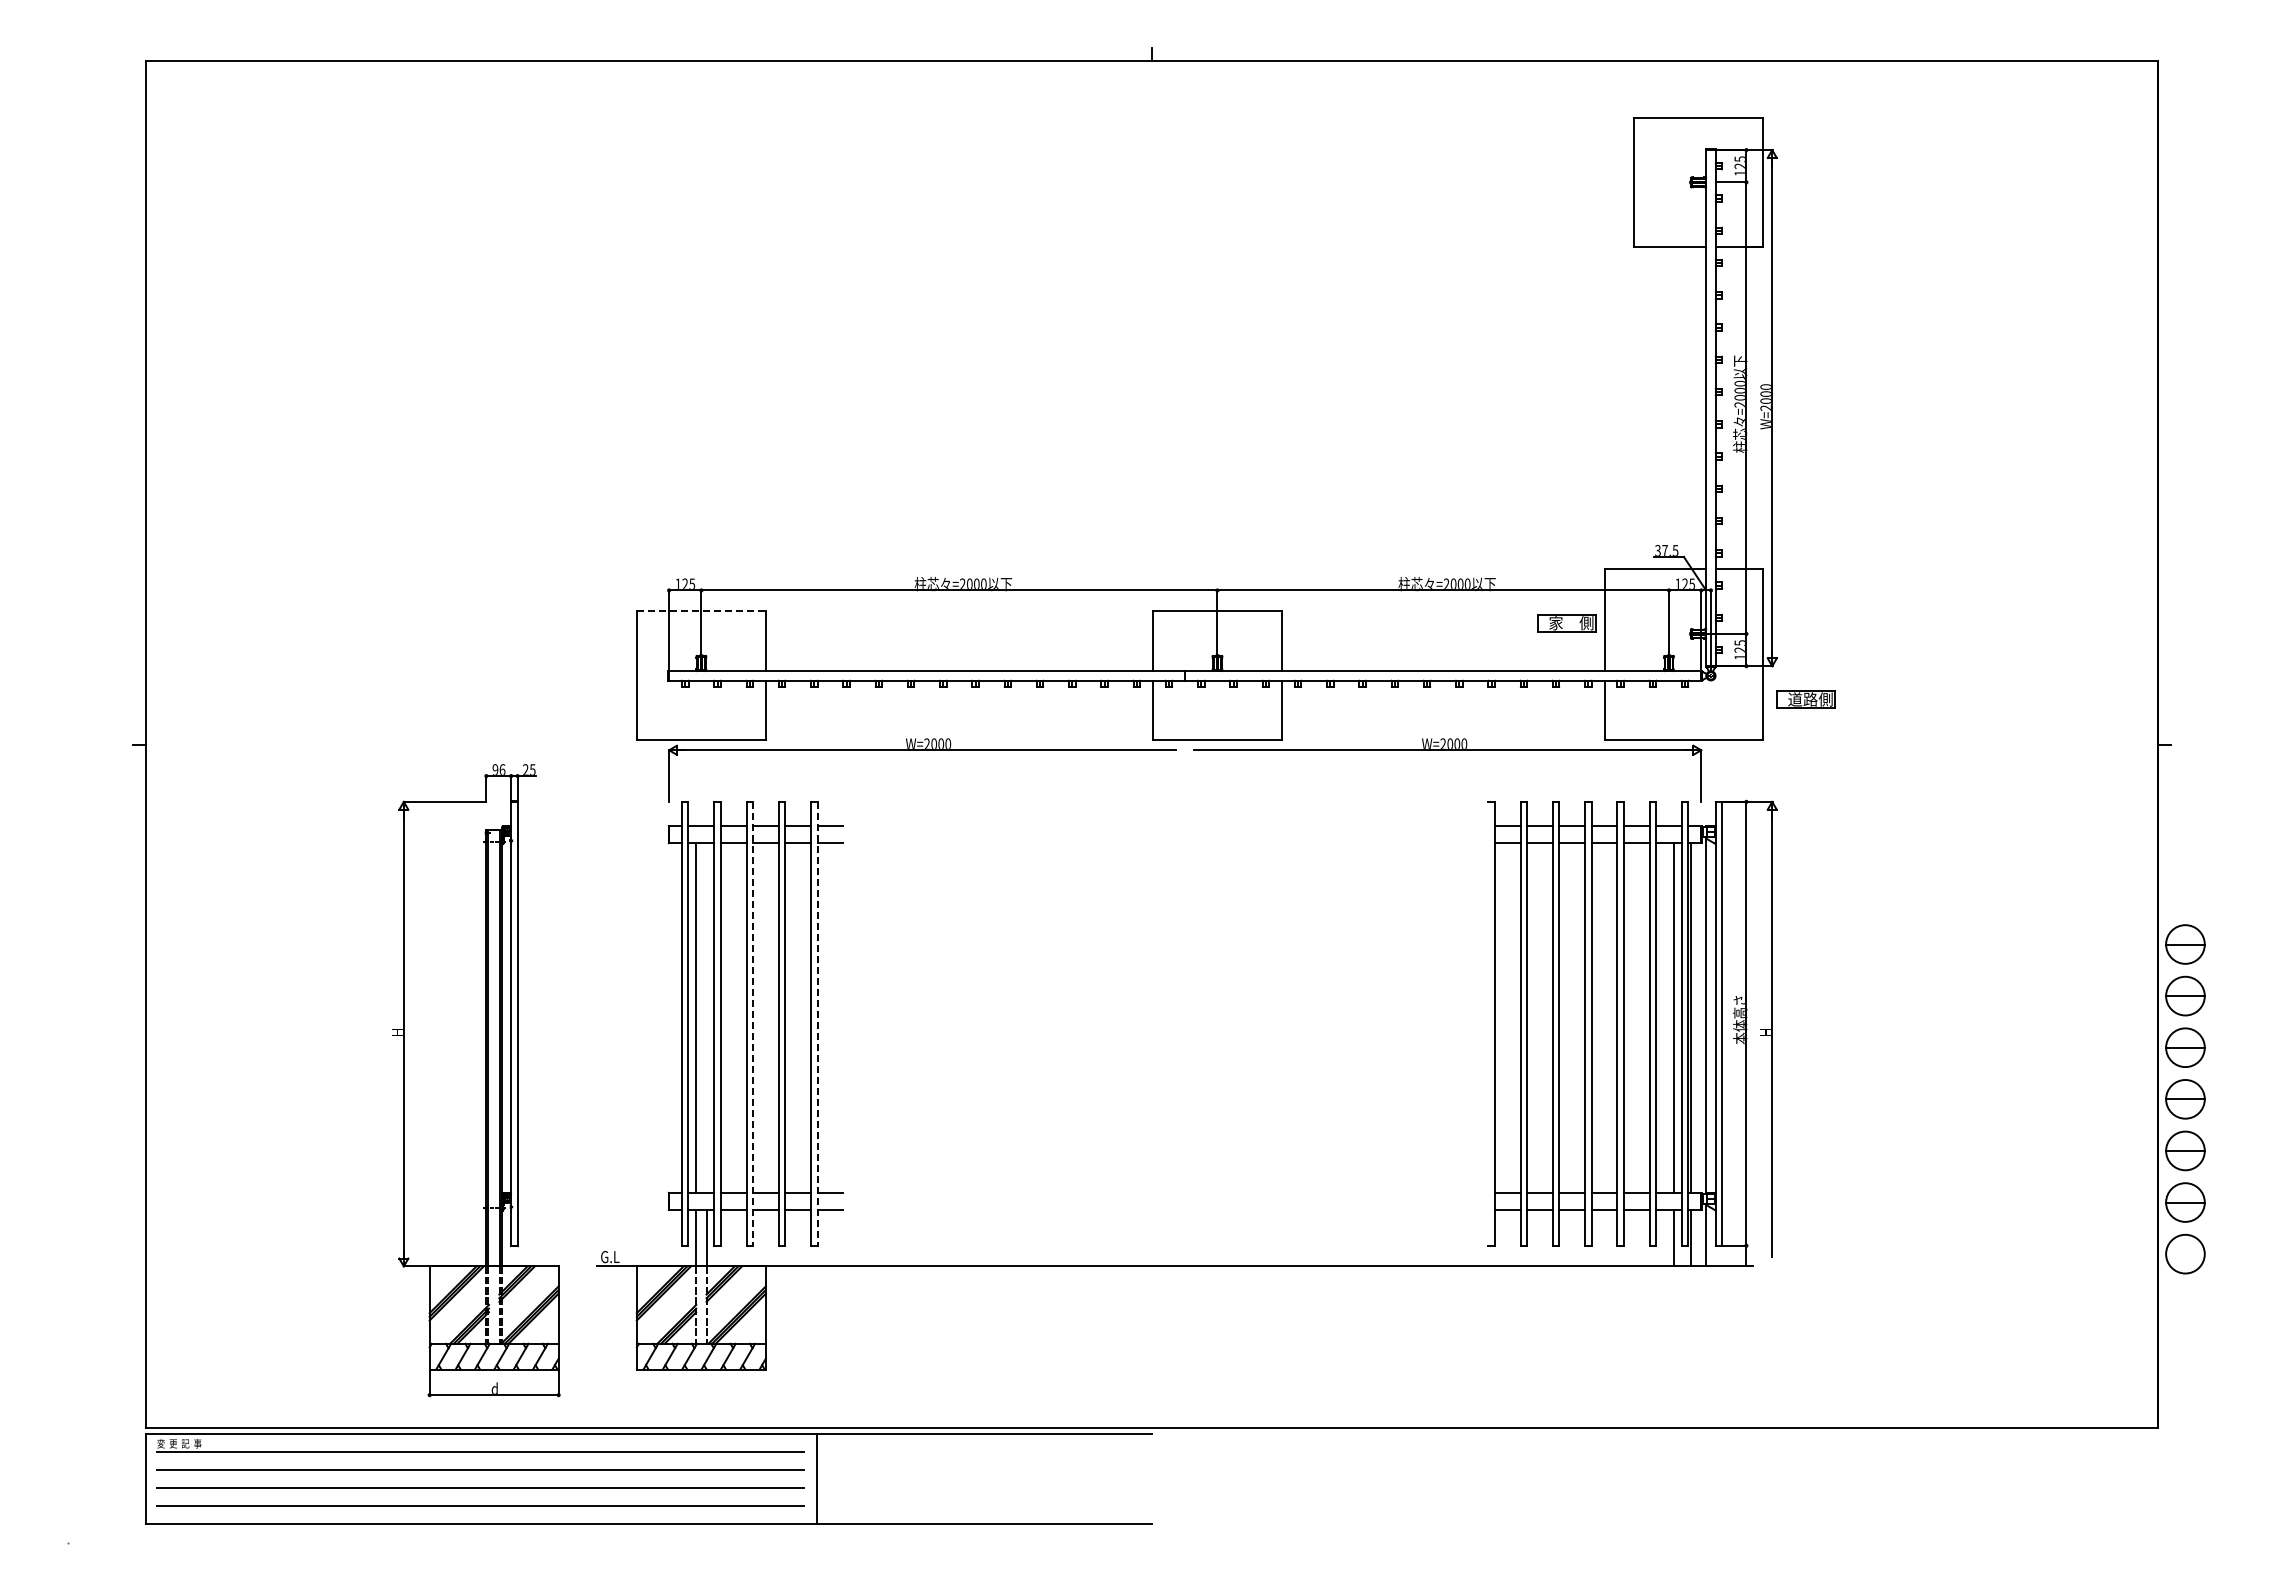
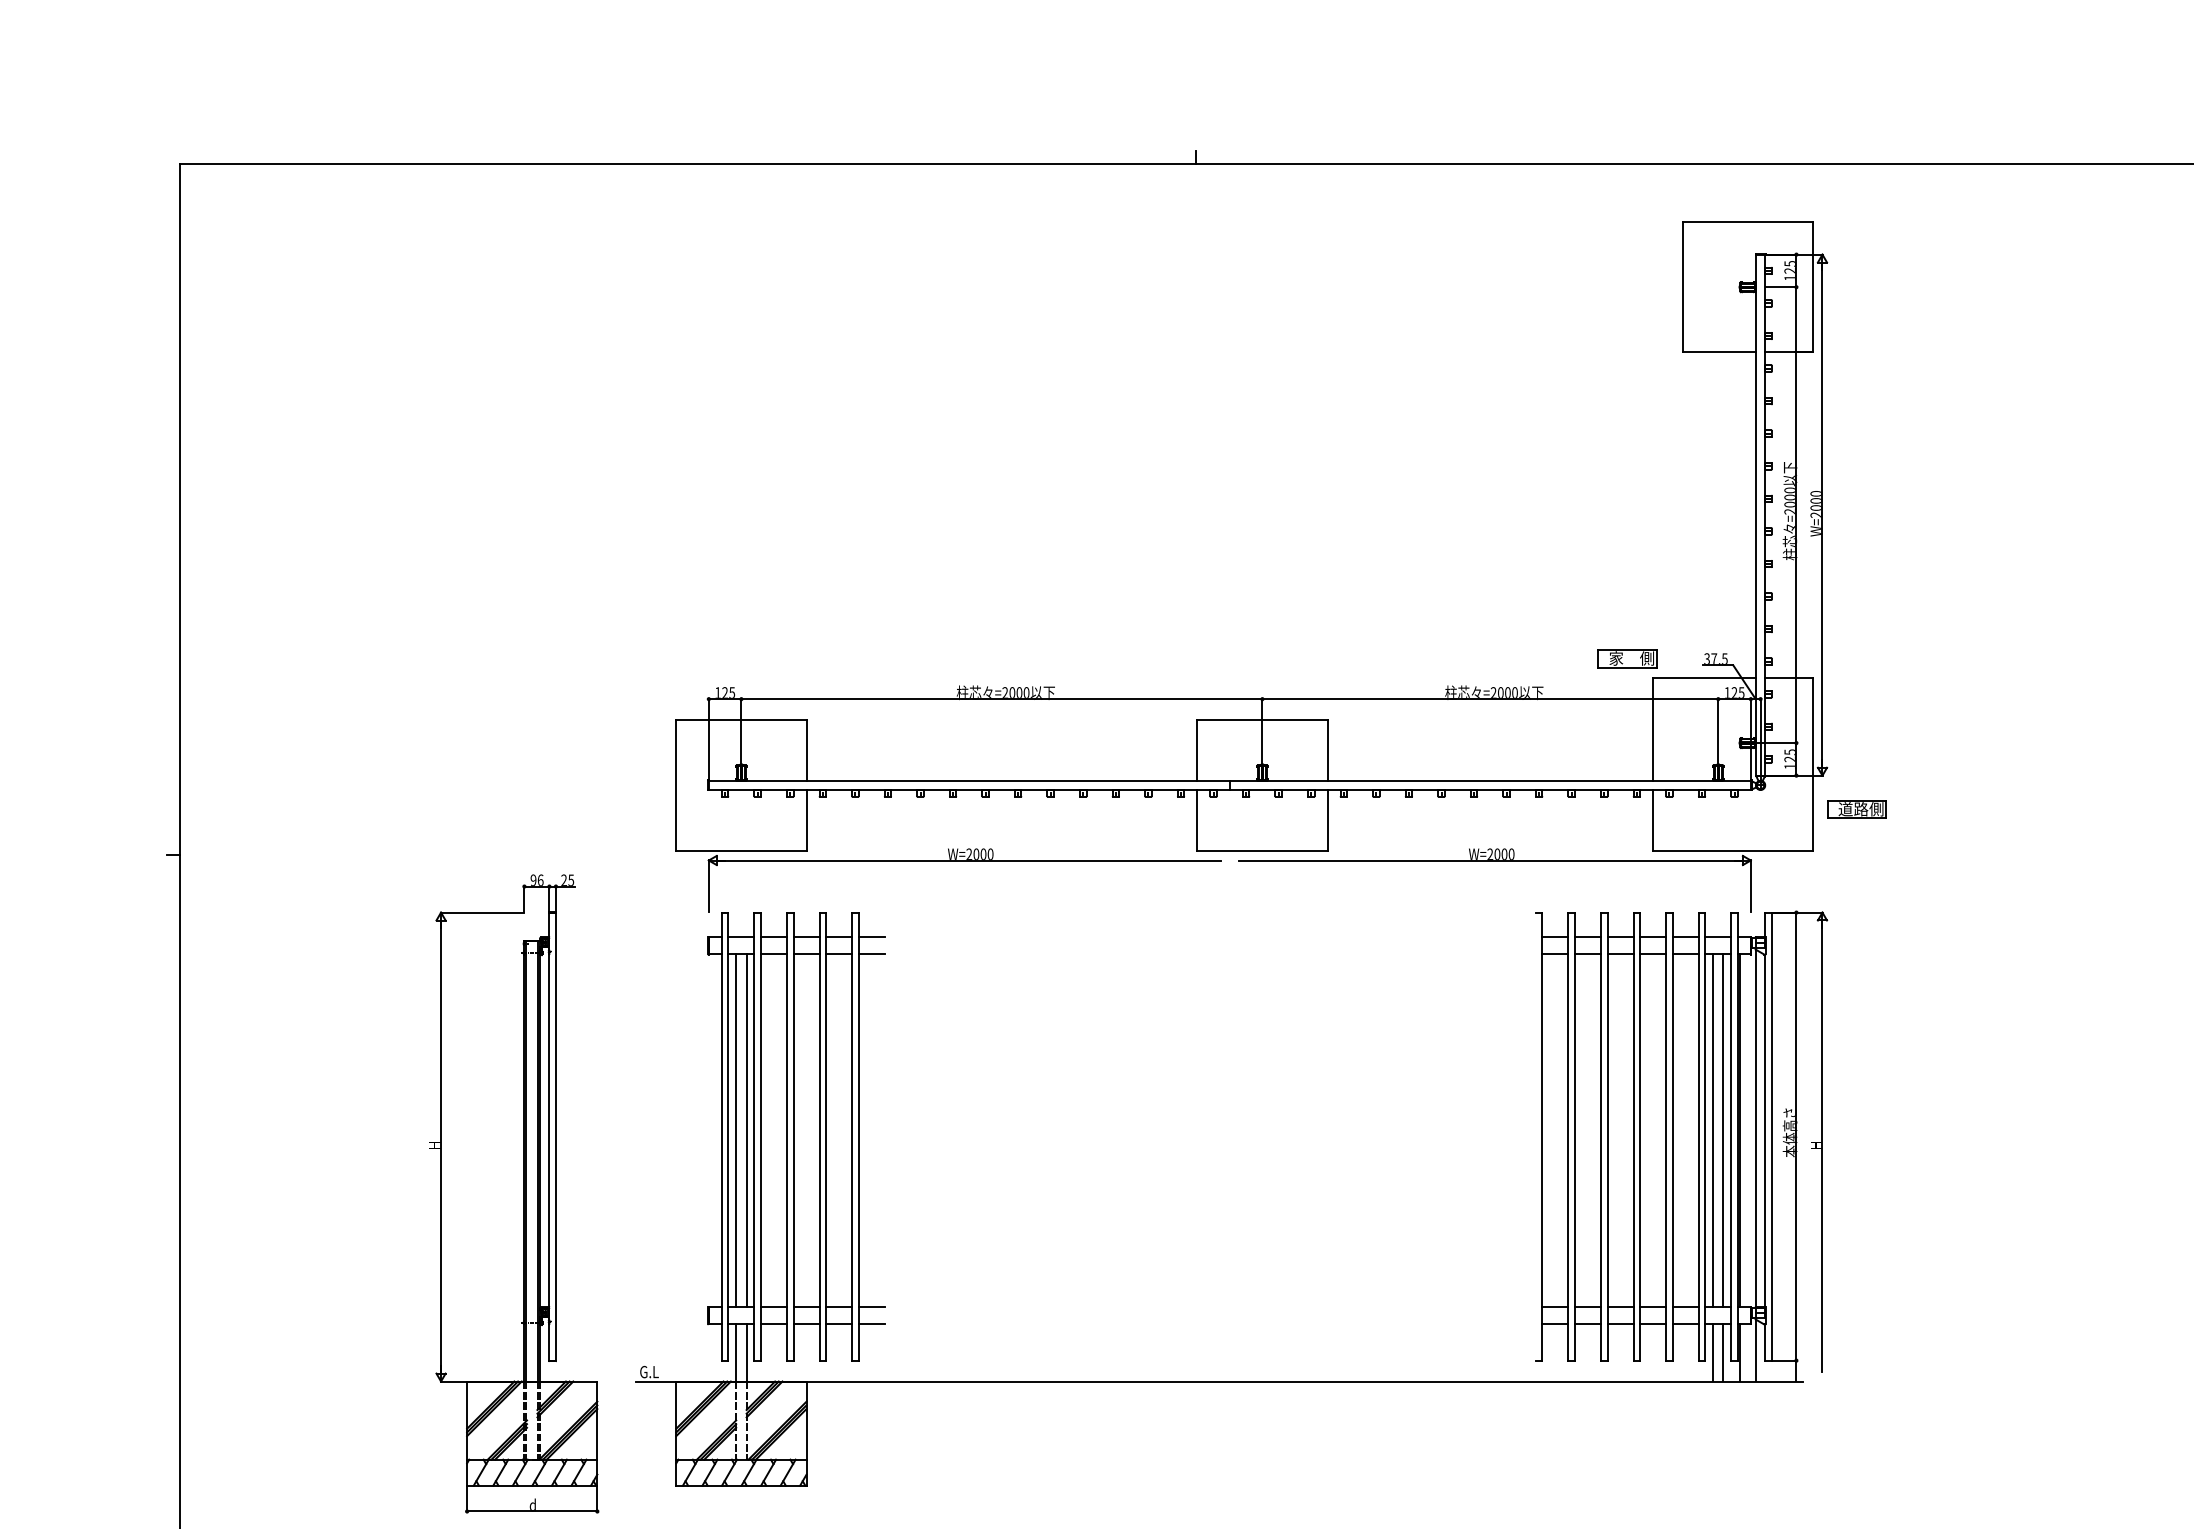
line: (701, 611) -> (741, 720), dashed -> solid
part: (1566, 623) -> (1626, 658), moved
line: (706, 1017) -> (746, 1130), added
line: (1663, 1017) -> (1712, 1130), added
line: (752, 1023) -> (793, 1136), dashed -> solid
line: (817, 1023) -> (858, 1136), dashed -> solid
line: (1663, 1237) -> (1712, 1352), added

